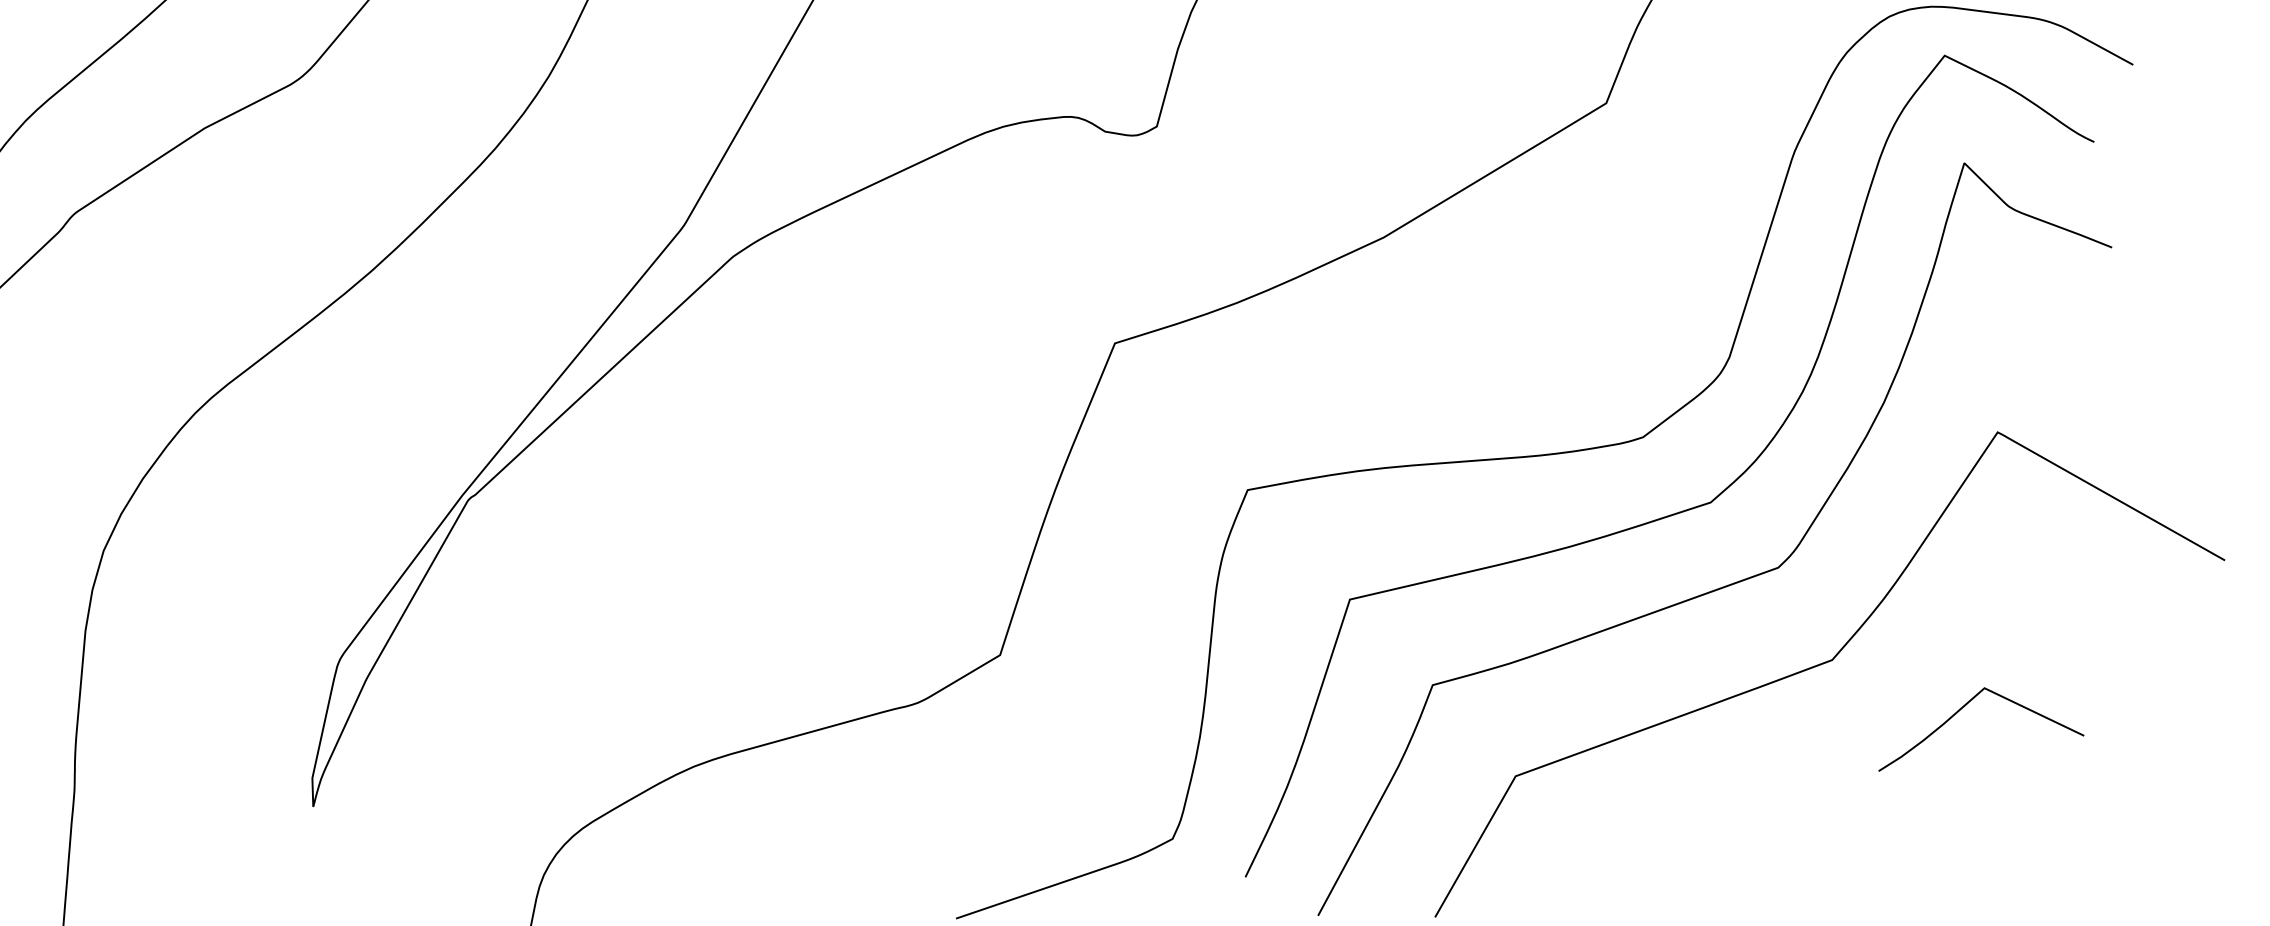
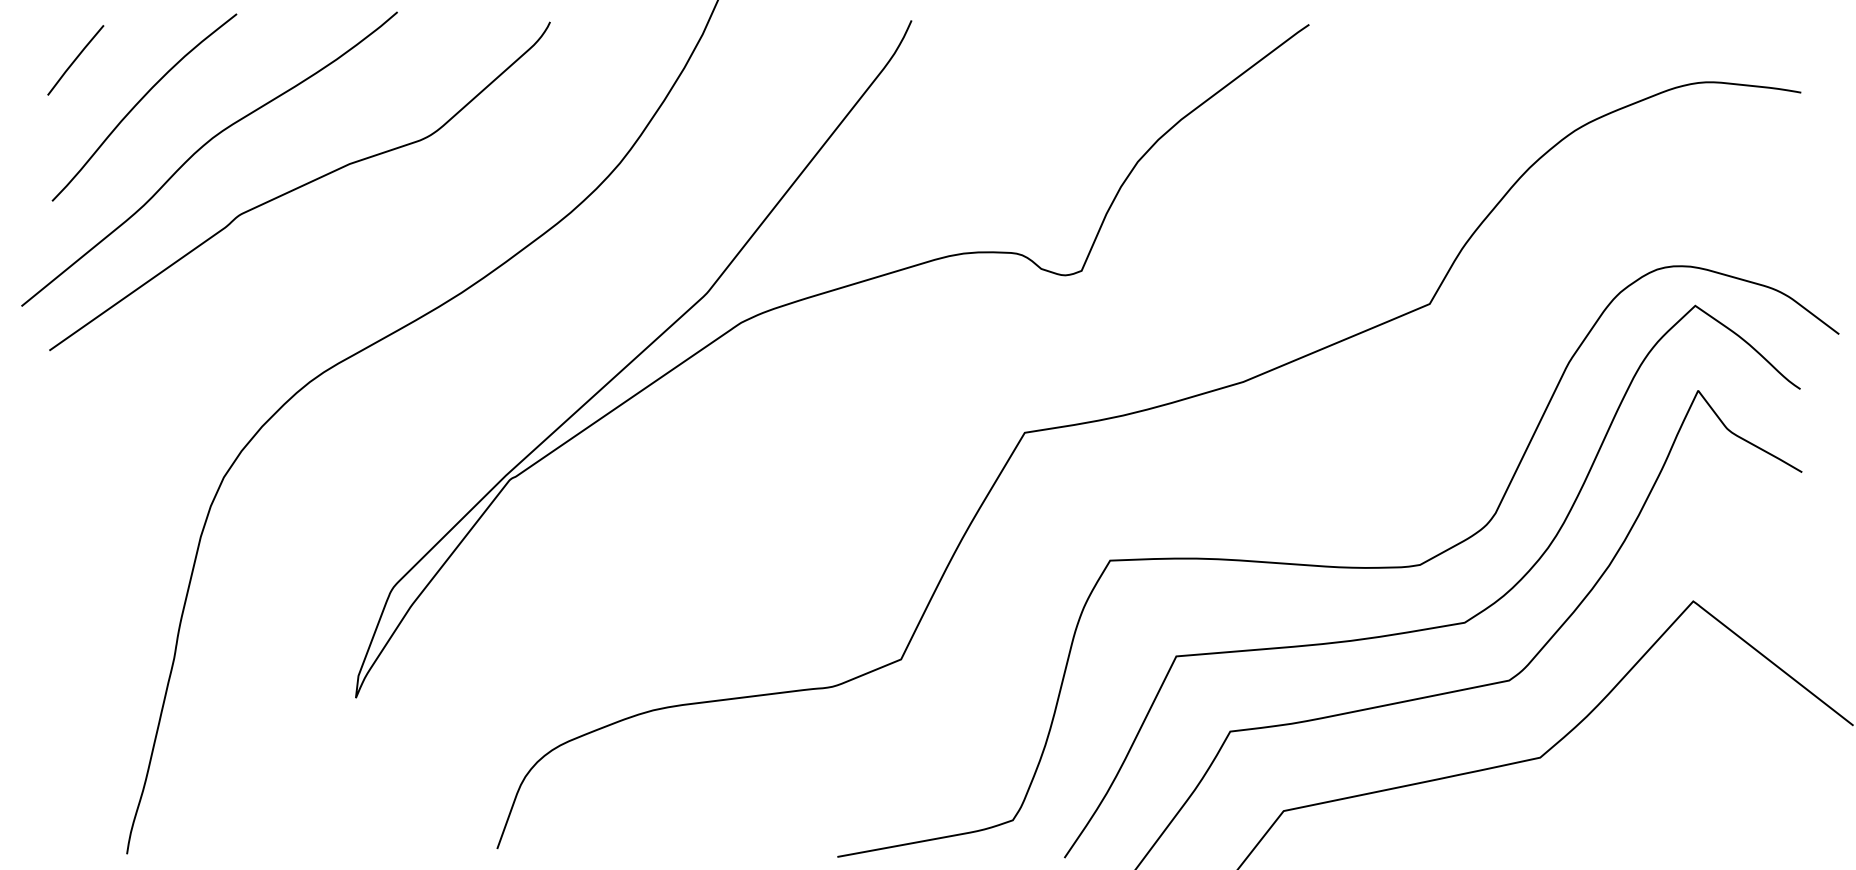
curve: (1964, 707) -> (1636, 809), removed

